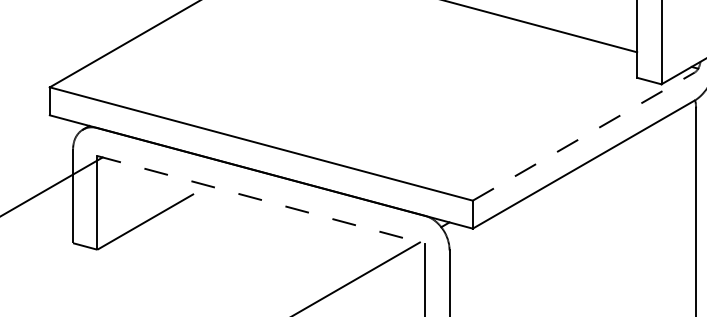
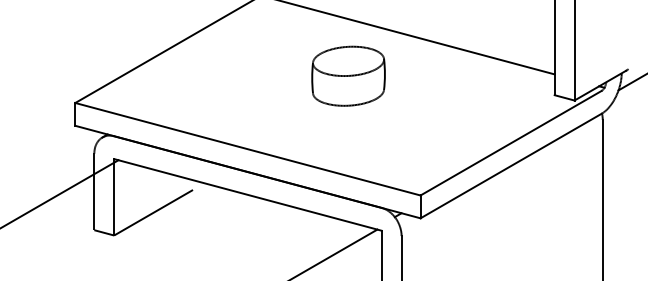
part: (384, 53) -> (348, 75), added
line: (584, 136) -> (511, 143), dashed -> solid
line: (261, 200) -> (248, 195), dashed -> solid

